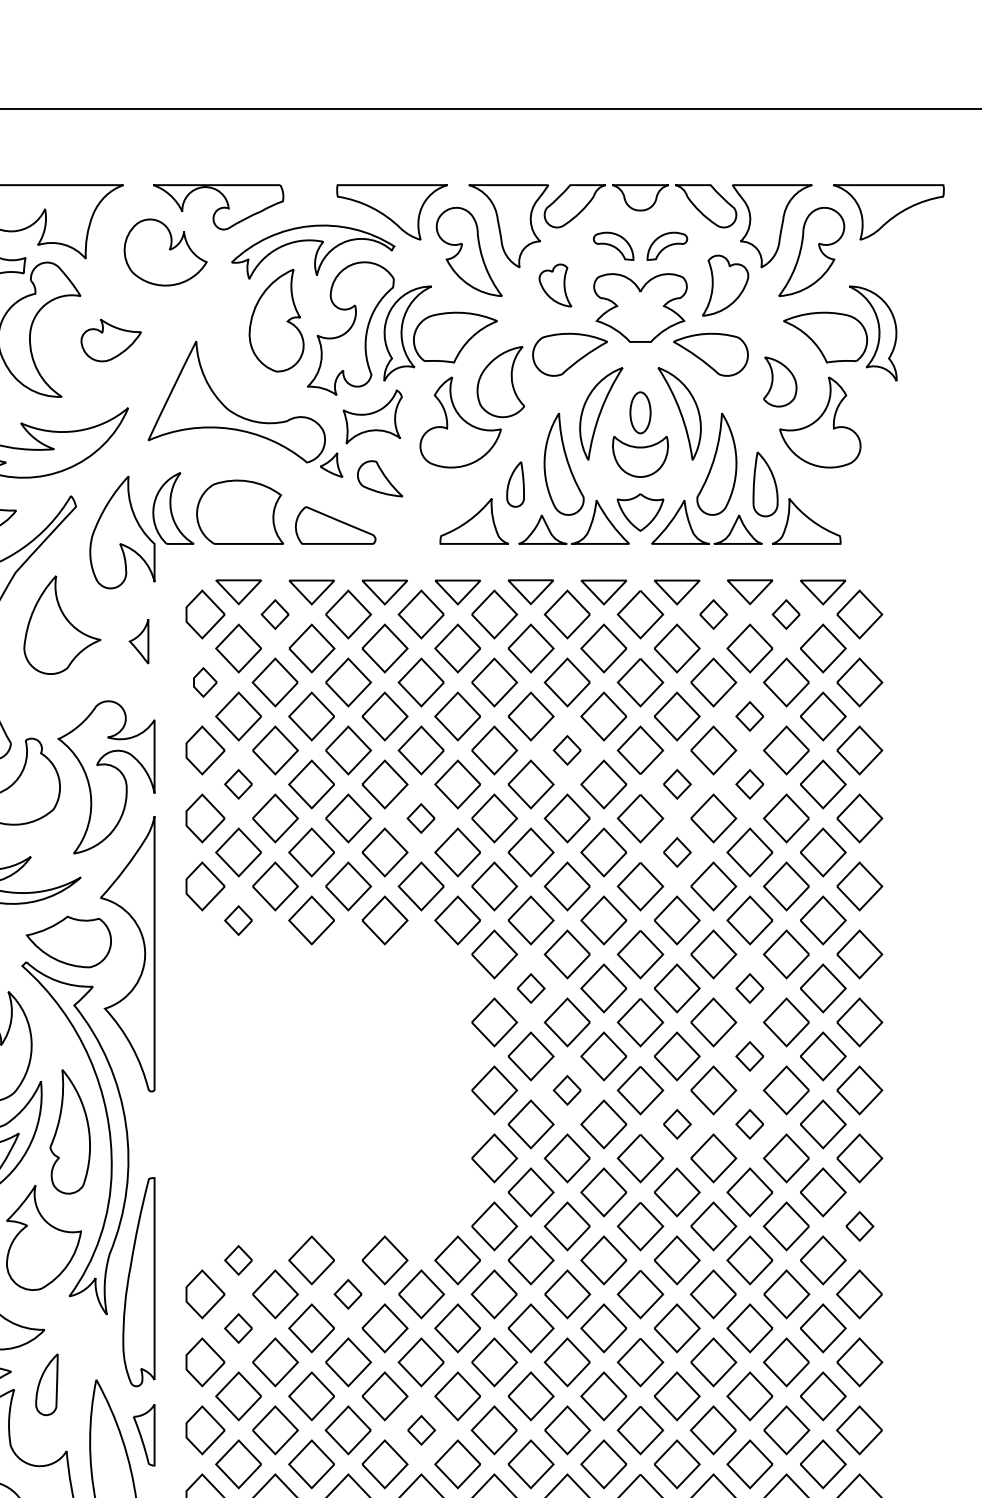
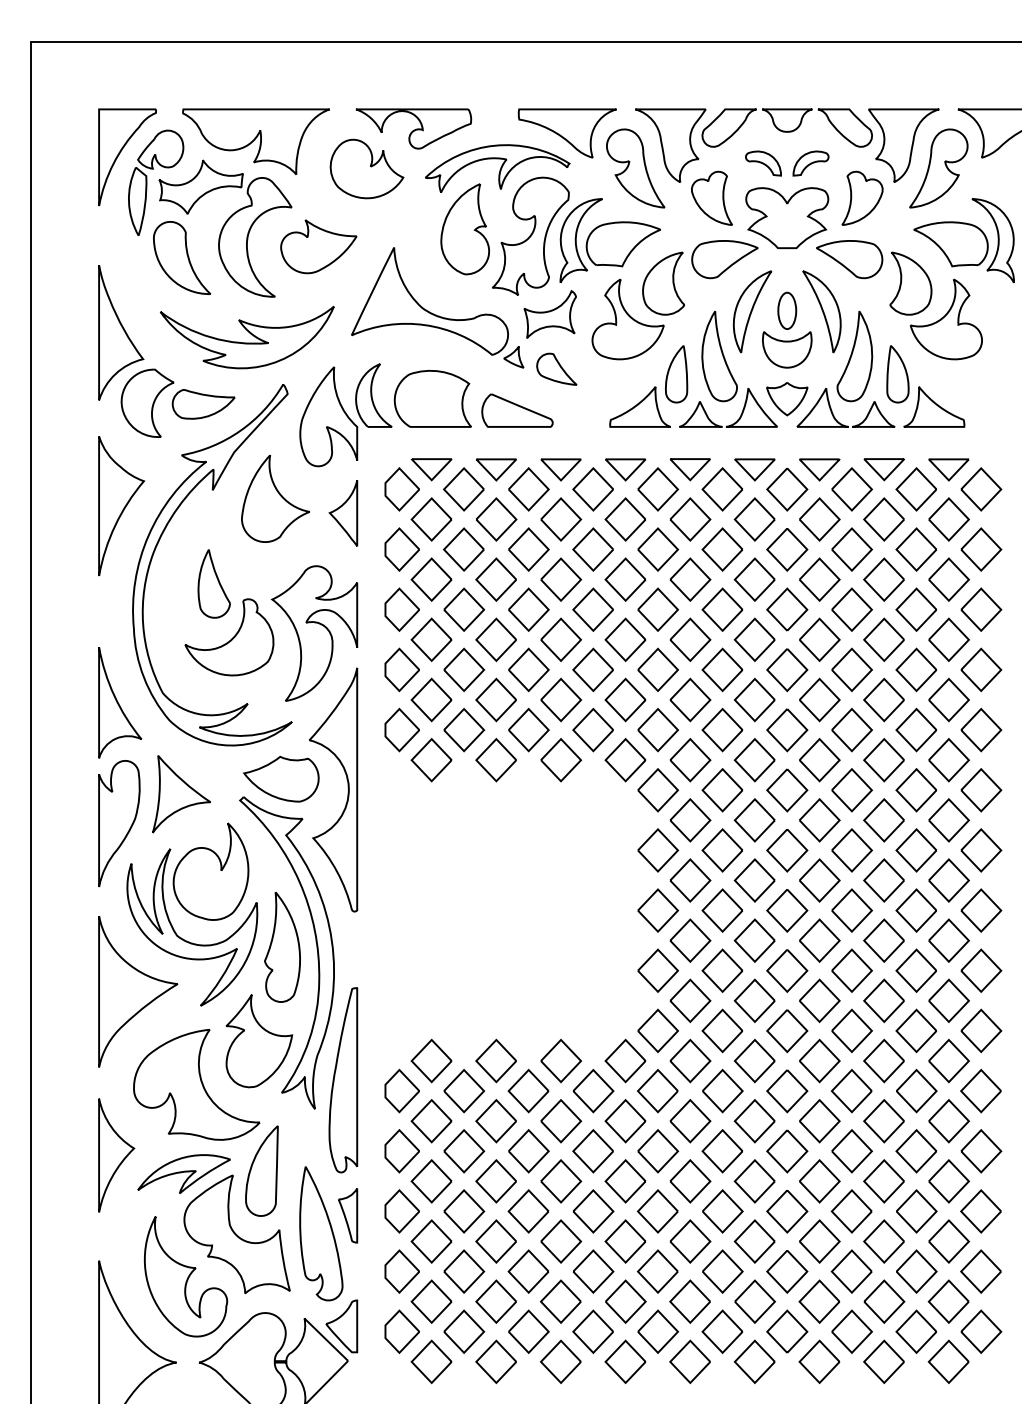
part: (554, 284) -> (711, 197), size x1.43
part: (110, 340) -> (318, 246), size x1.43
part: (779, 381) -> (910, 283), size x1.43
part: (515, 484) -> (676, 374), size x1.43
part: (274, 614) -> (463, 489), size x1.67
part: (713, 614) -> (851, 489), size x1.67
part: (785, 614) -> (915, 489), size x1.67
part: (139, 641) -> (343, 513), size x1.67
part: (204, 682) -> (401, 549), size x1.67
part: (749, 716) -> (883, 579), size x1.67
part: (567, 750) -> (722, 609), size x1.67
part: (238, 784) -> (431, 639), size x1.67
part: (676, 784) -> (819, 639), size x1.67
part: (749, 784) -> (883, 639), size x1.67
part: (420, 818) -> (592, 669), size x1.67
part: (676, 851) -> (819, 699), size x1.67
part: (238, 920) -> (431, 760), size x1.67
part: (531, 988) -> (690, 820), size x1.67
part: (749, 988) -> (883, 820), size x1.67
part: (749, 1056) -> (883, 880), size x1.67
part: (567, 1090) -> (722, 910), size x1.67
part: (676, 1124) -> (819, 940), size x1.67
part: (749, 1124) -> (883, 940), size x1.67
part: (859, 1225) -> (981, 1030), size x1.67
part: (238, 1259) -> (431, 1060), size x1.67
part: (348, 1293) -> (528, 1090), size x1.67
part: (238, 1328) -> (431, 1121), size x1.67
part: (46, 1384) -> (261, 1170), size x1.67
part: (421, 1430) -> (593, 1211), size x1.67

